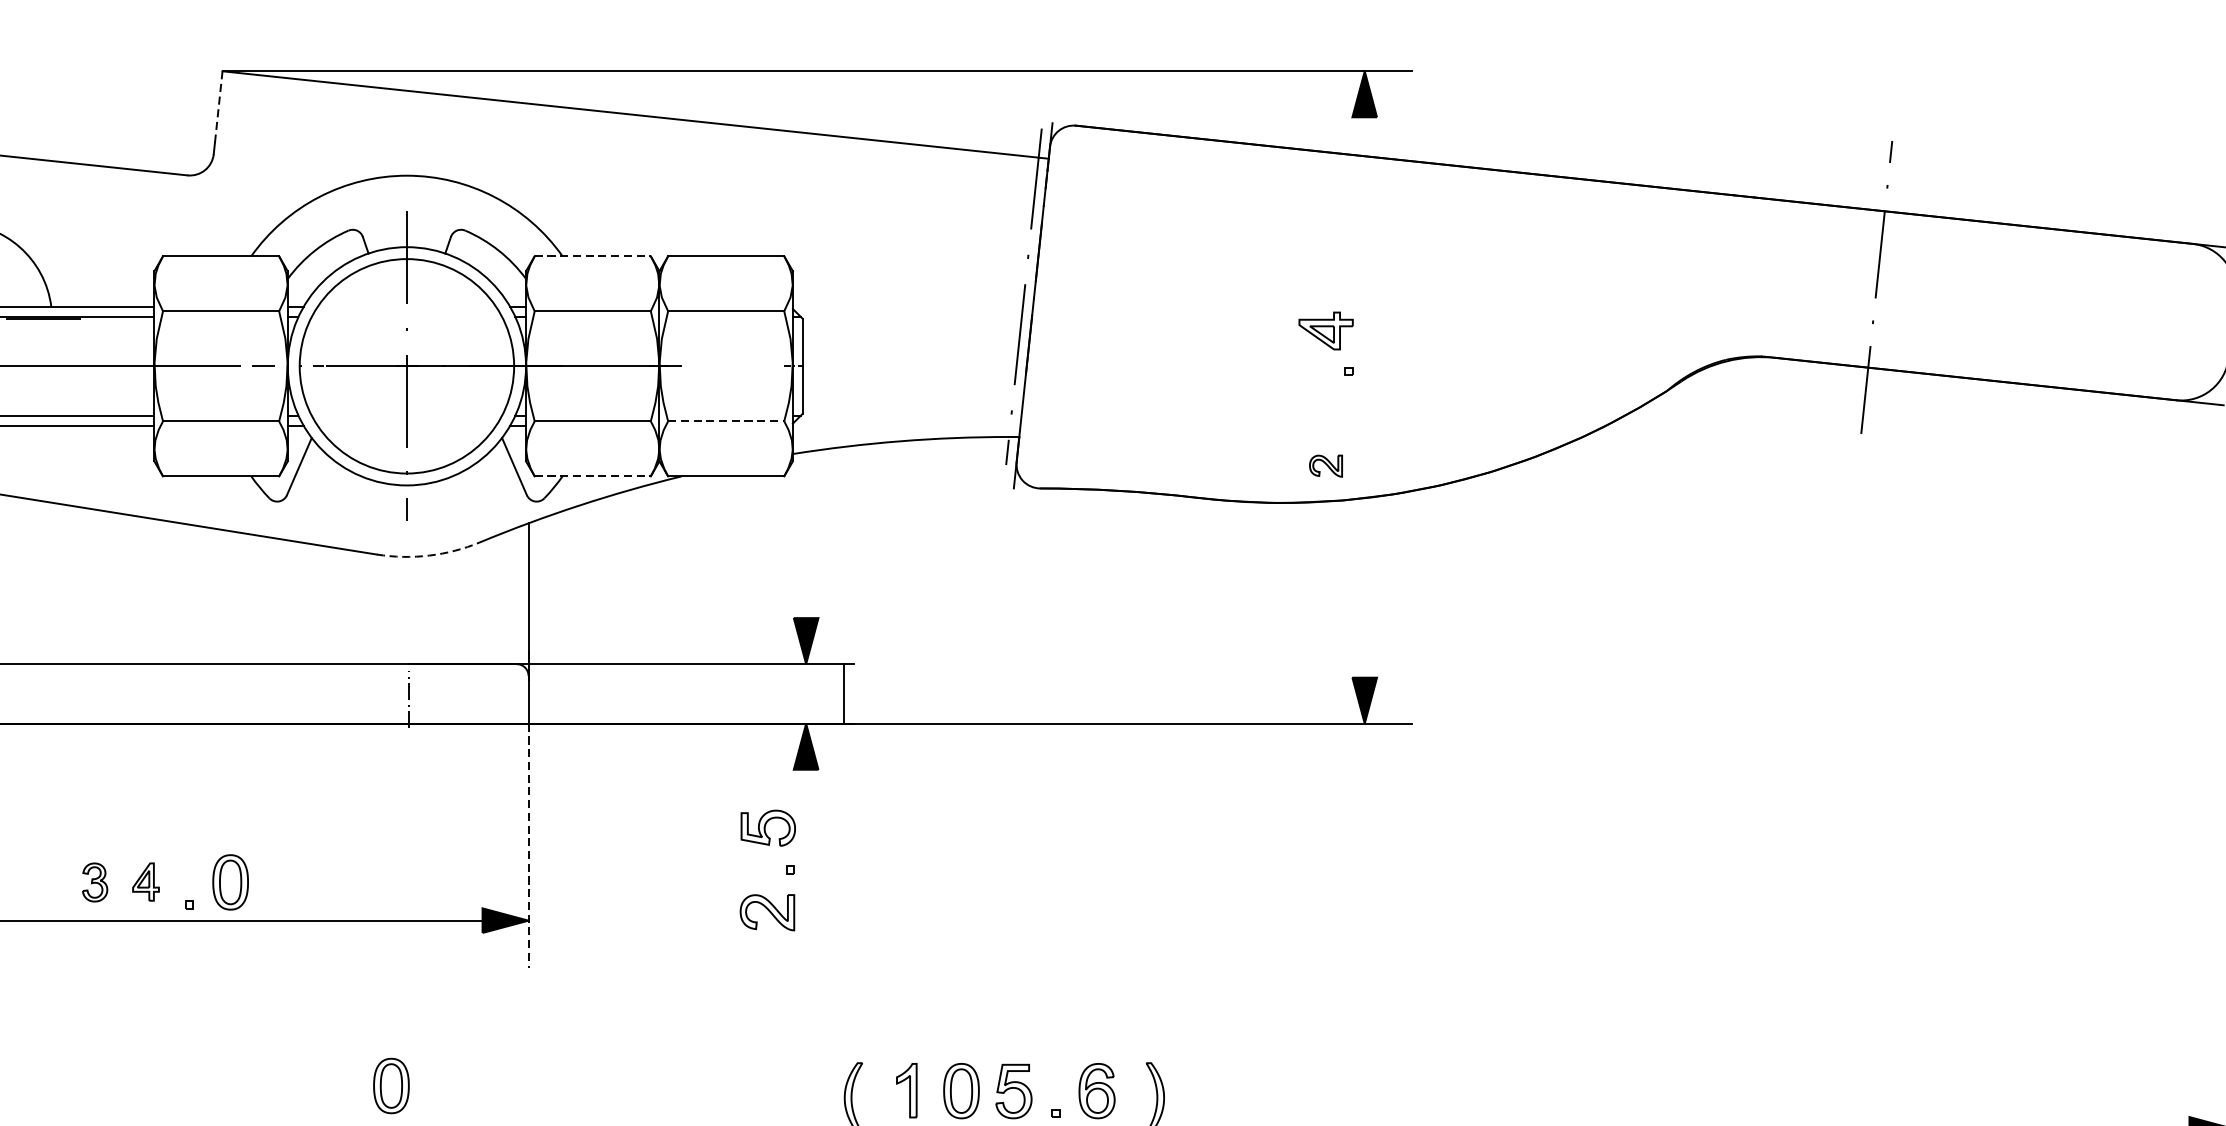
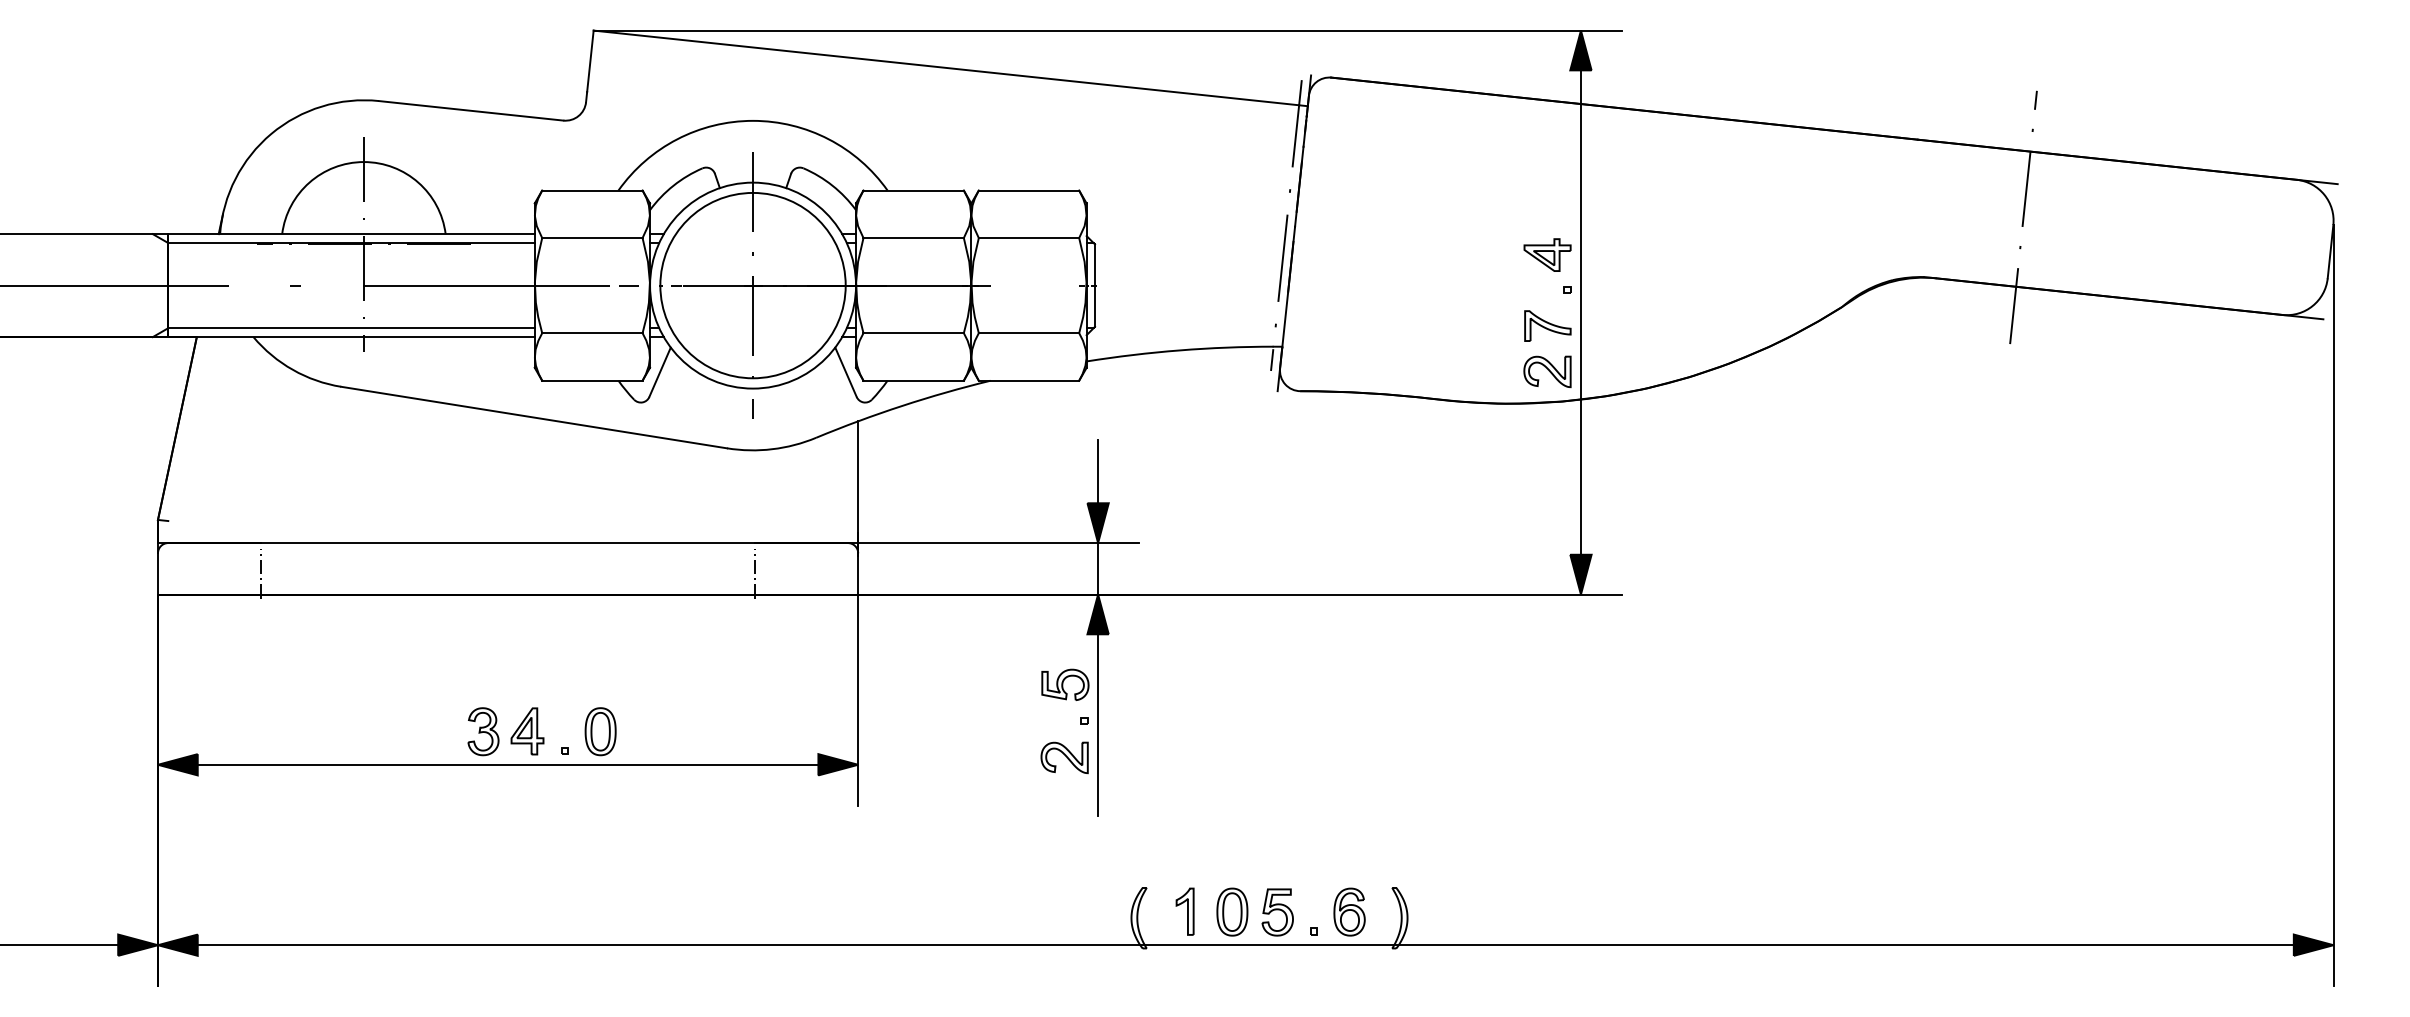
line: (218, 107) -> (590, 61), dashed -> solid
line: (593, 256) -> (914, 190), dashed -> solid
line: (1364, 397) -> (1580, 312), added
part: (1326, 412) -> (1547, 325), added
line: (726, 421) -> (1029, 333), dashed -> solid
part: (1326, 465) -> (1547, 371), size x1.67
line: (593, 476) -> (914, 380), dashed -> solid
arc: (429, 555) -> (772, 449), dashed -> solid
line: (806, 581) -> (1098, 471), added
line: (844, 693) -> (1098, 568), moved
line: (528, 846) -> (858, 700), dashed -> solid
line: (806, 875) -> (1098, 725), added
part: (95, 882) -> (483, 731), size x1.43
part: (146, 882) -> (527, 731), size x1.43
part: (391, 1085) -> (739, 907), removed

